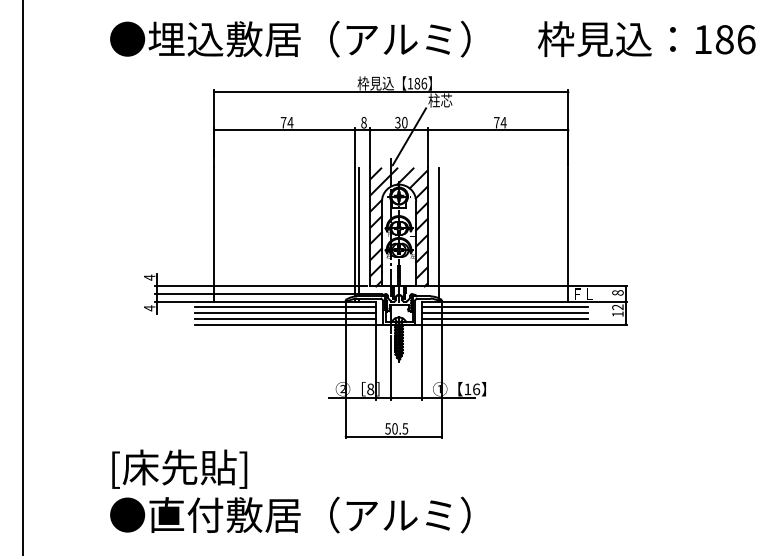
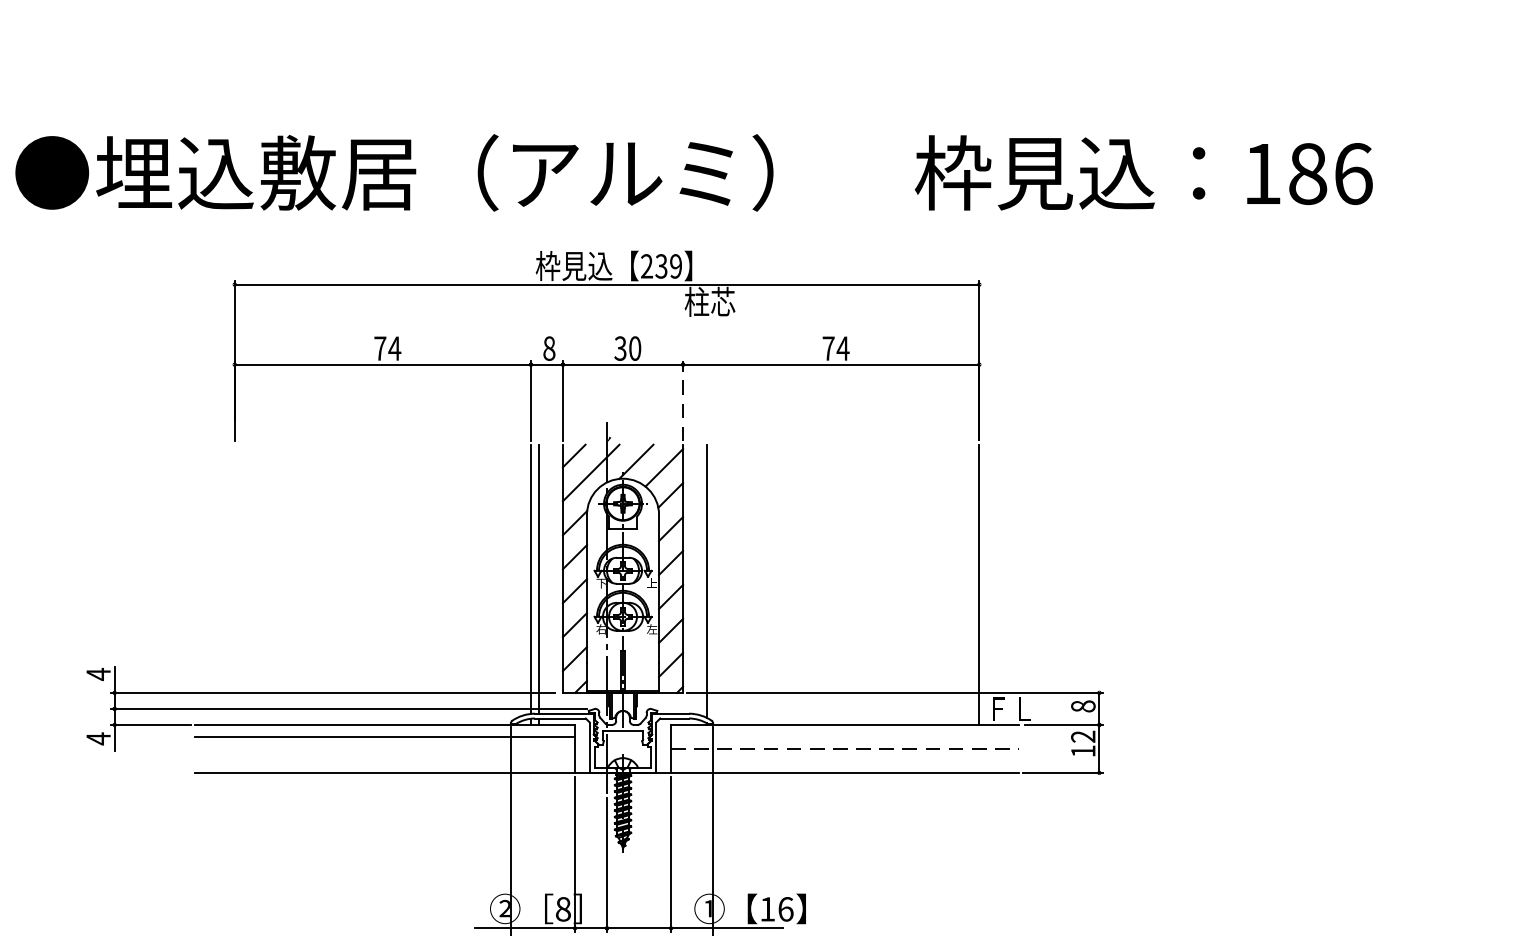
text: (417, 83) -> (661, 266), 186 -> 239
line: (409, 136) -> (645, 377), removed
line: (427, 147) -> (682, 400), solid -> dashed
line: (214, 234) -> (234, 583), removed
line: (504, 307) -> (844, 737), removed
line: (285, 313) -> (384, 749), removed
line: (504, 313) -> (844, 749), solid -> dashed
line: (285, 318) -> (384, 760), removed
line: (504, 318) -> (844, 760), removed

